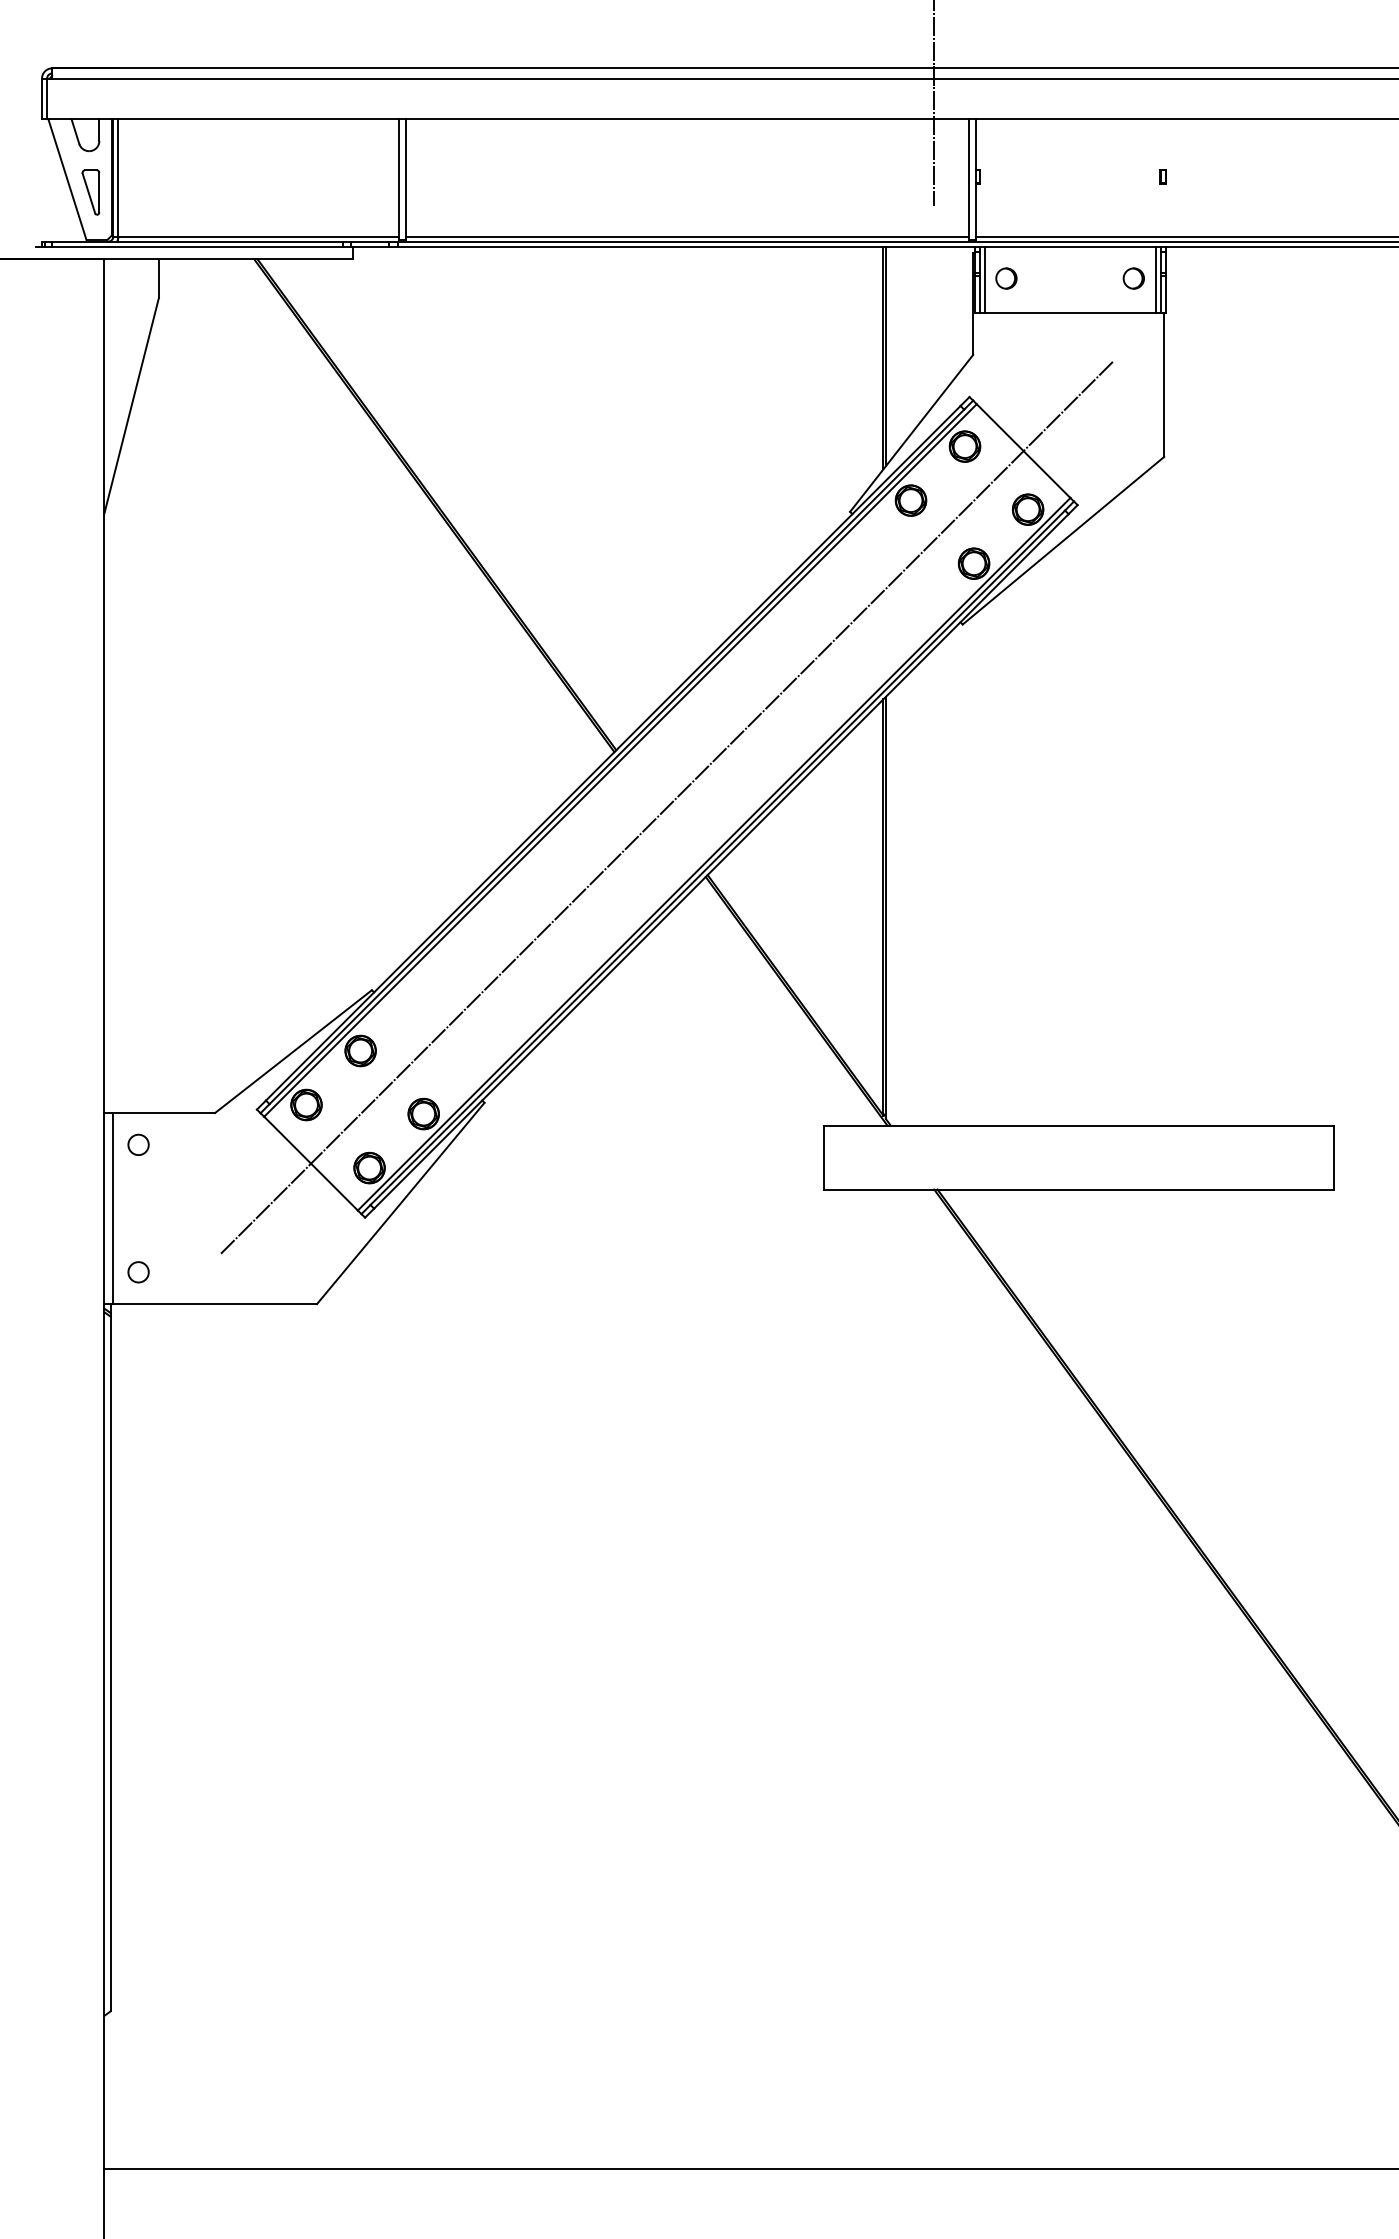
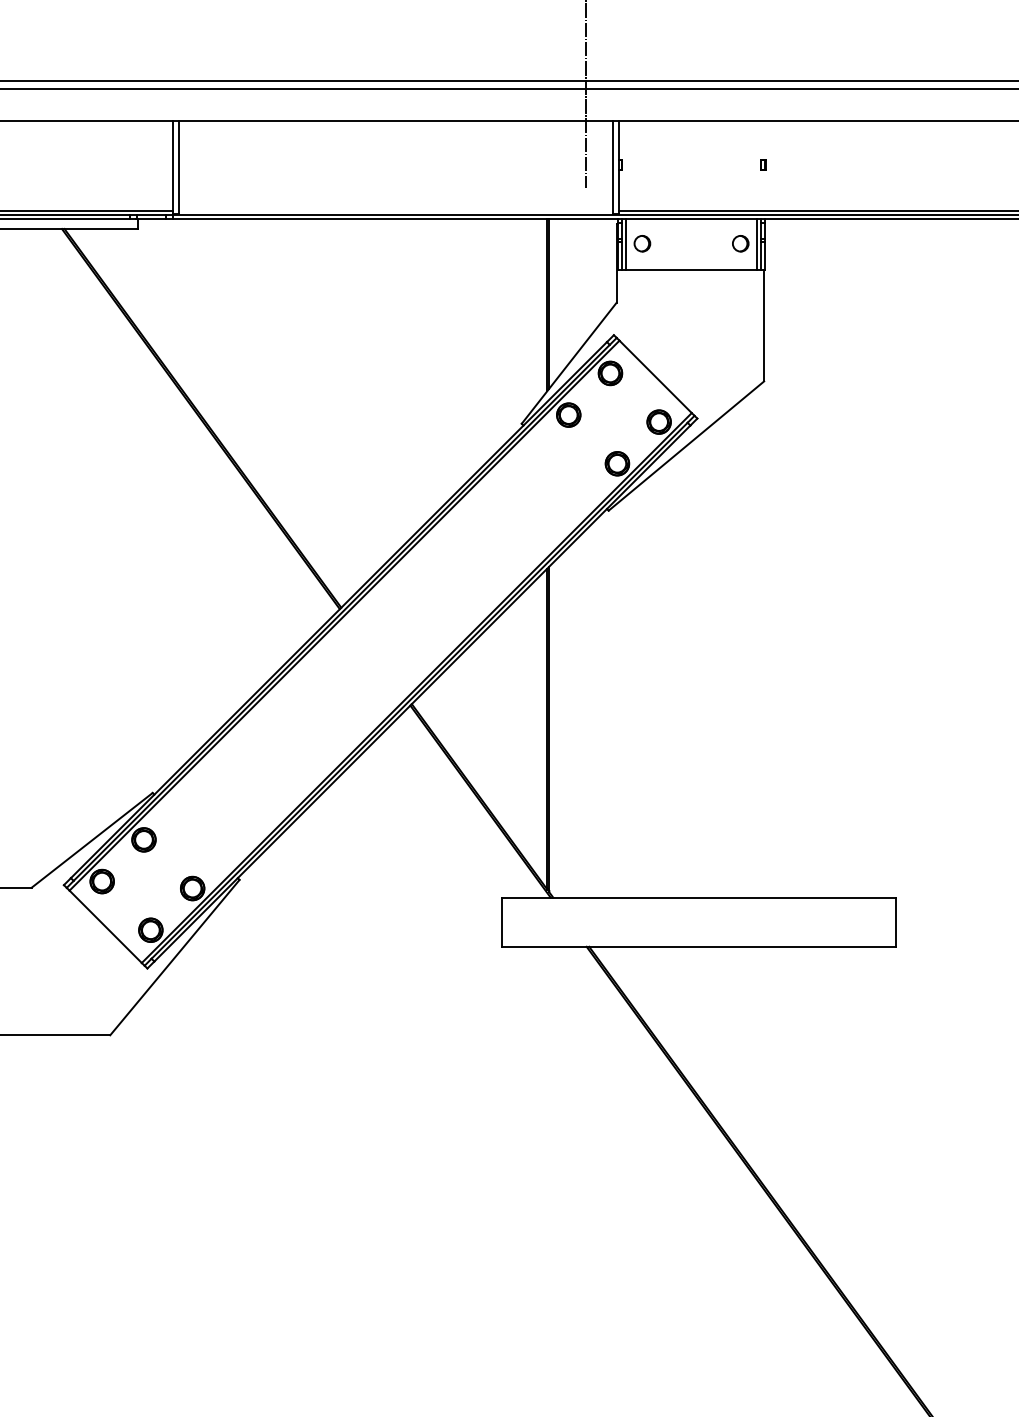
line: (687, 236) -> (396, 211), removed
line: (667, 807) -> (380, 651), removed

